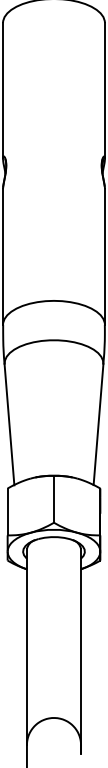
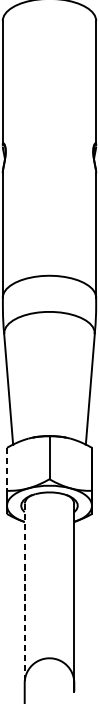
line: (7, 512) -> (6, 469), solid -> dashed
line: (26, 647) -> (24, 593), solid -> dashed

